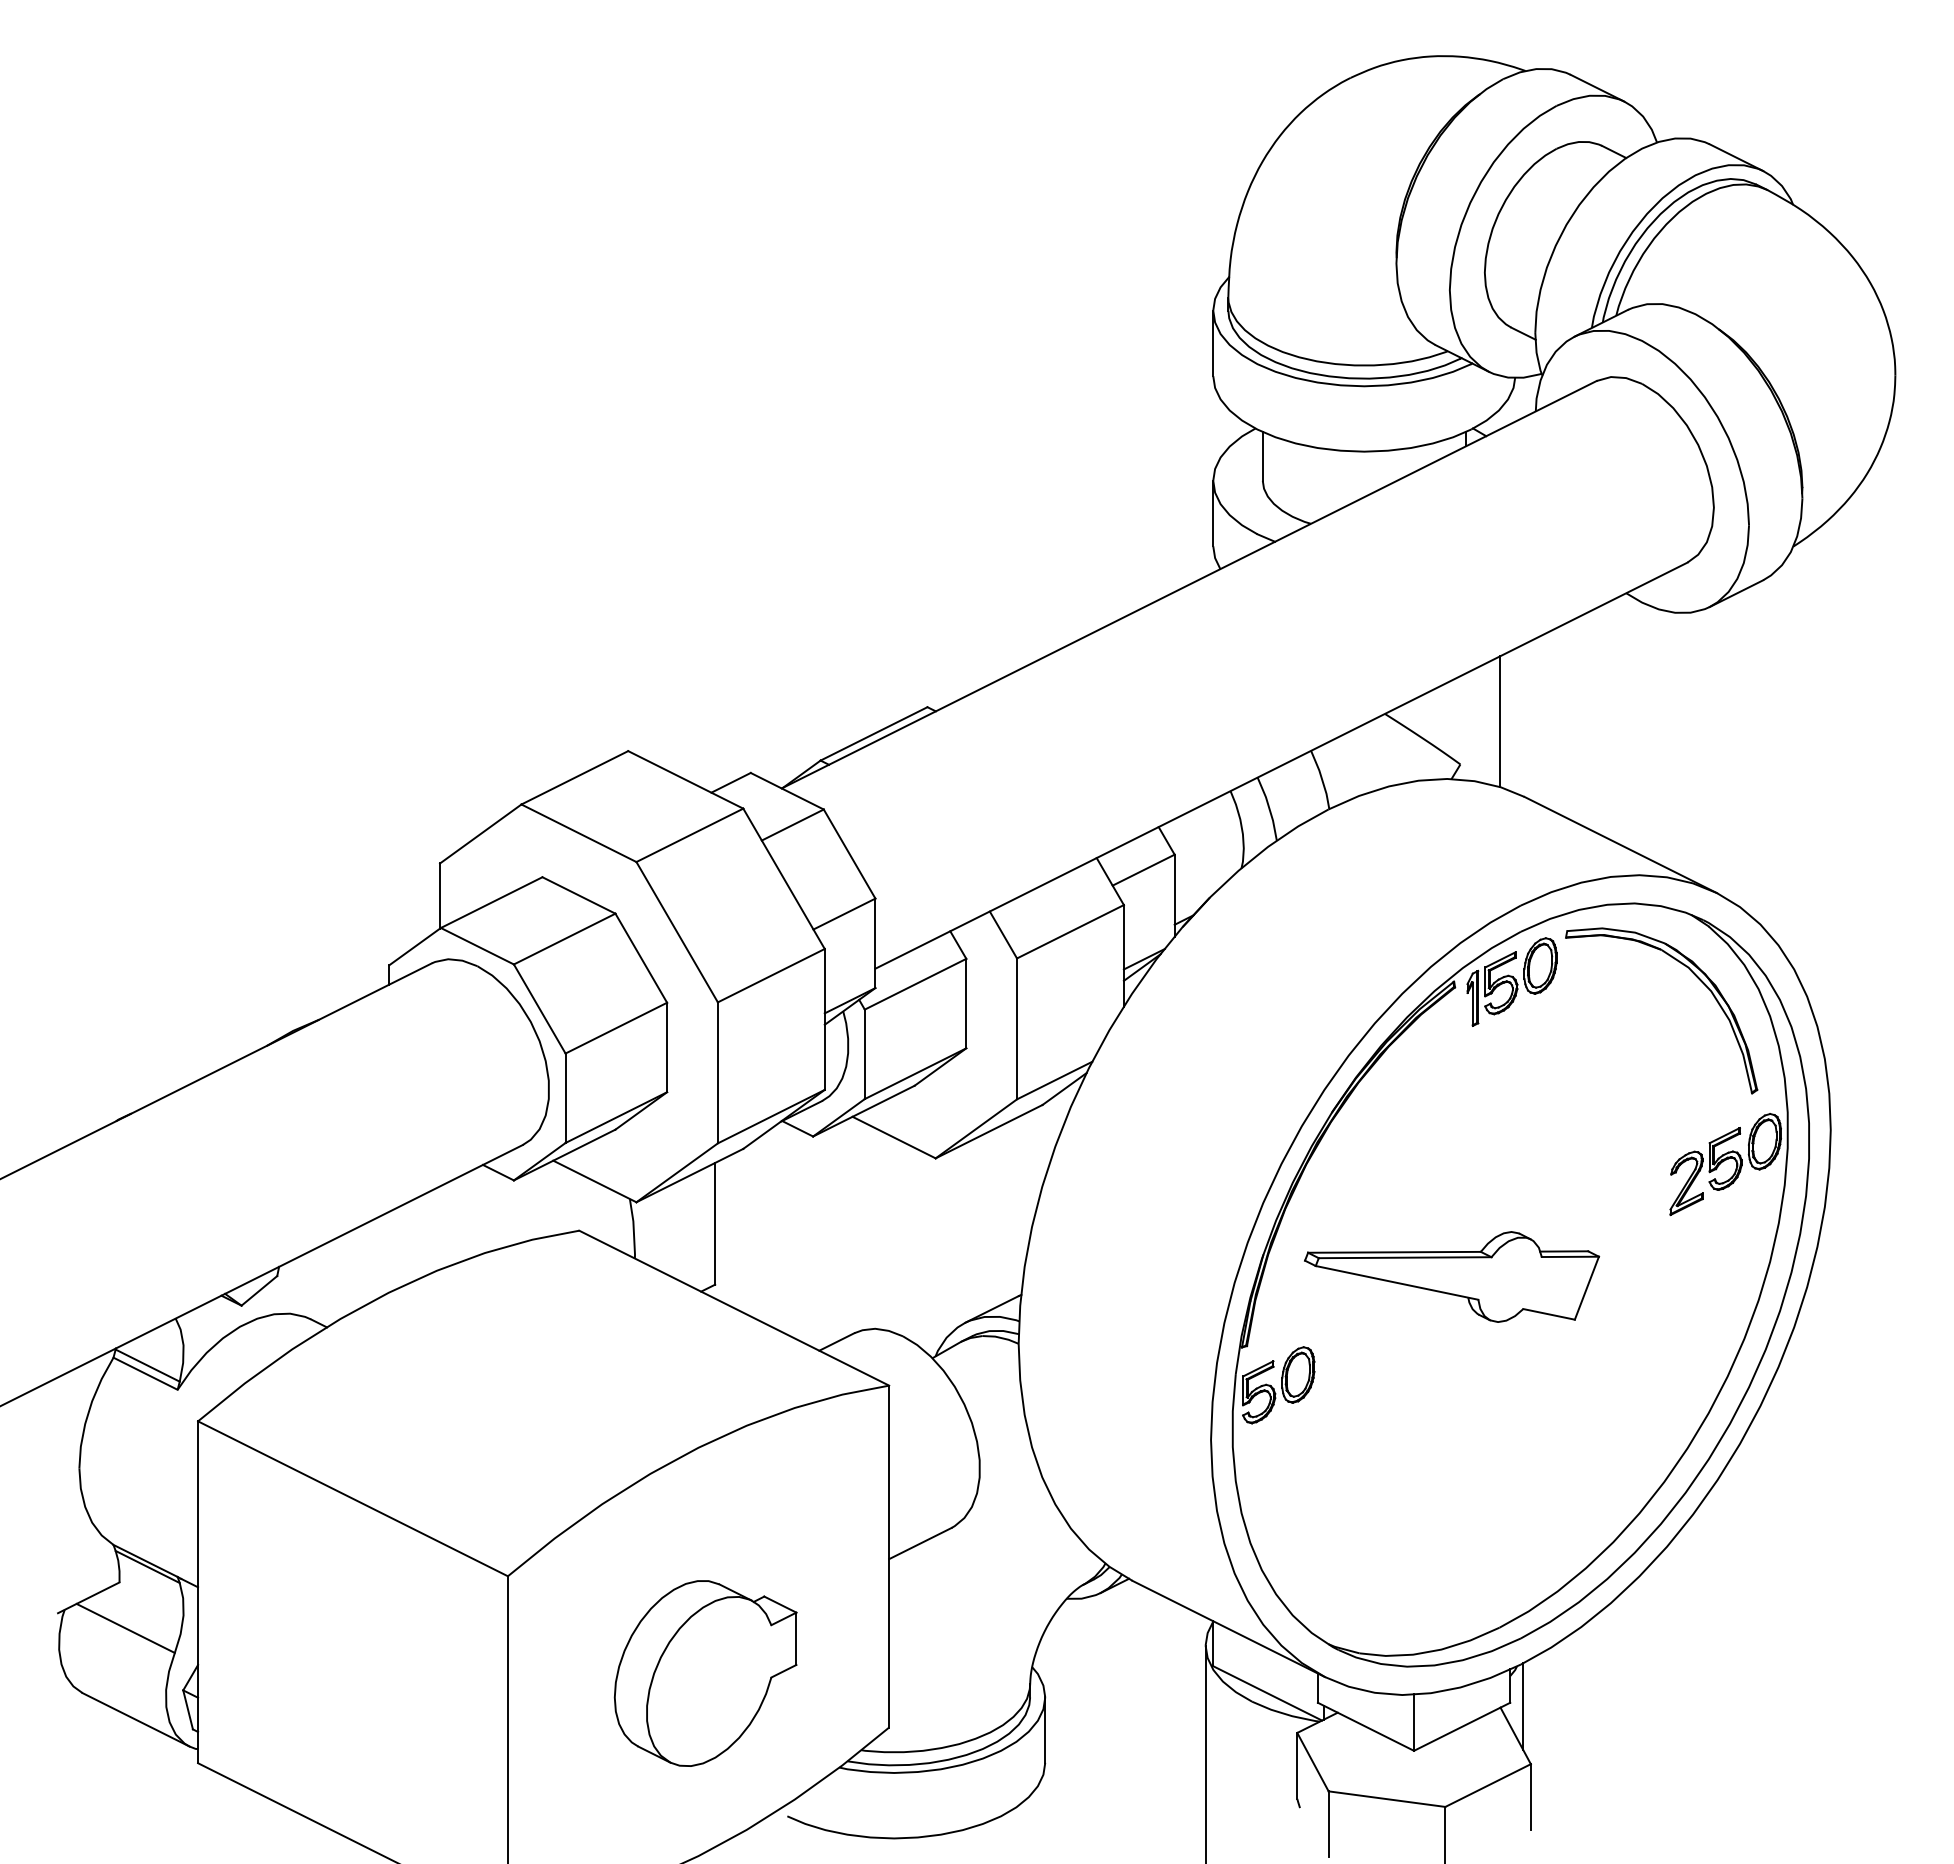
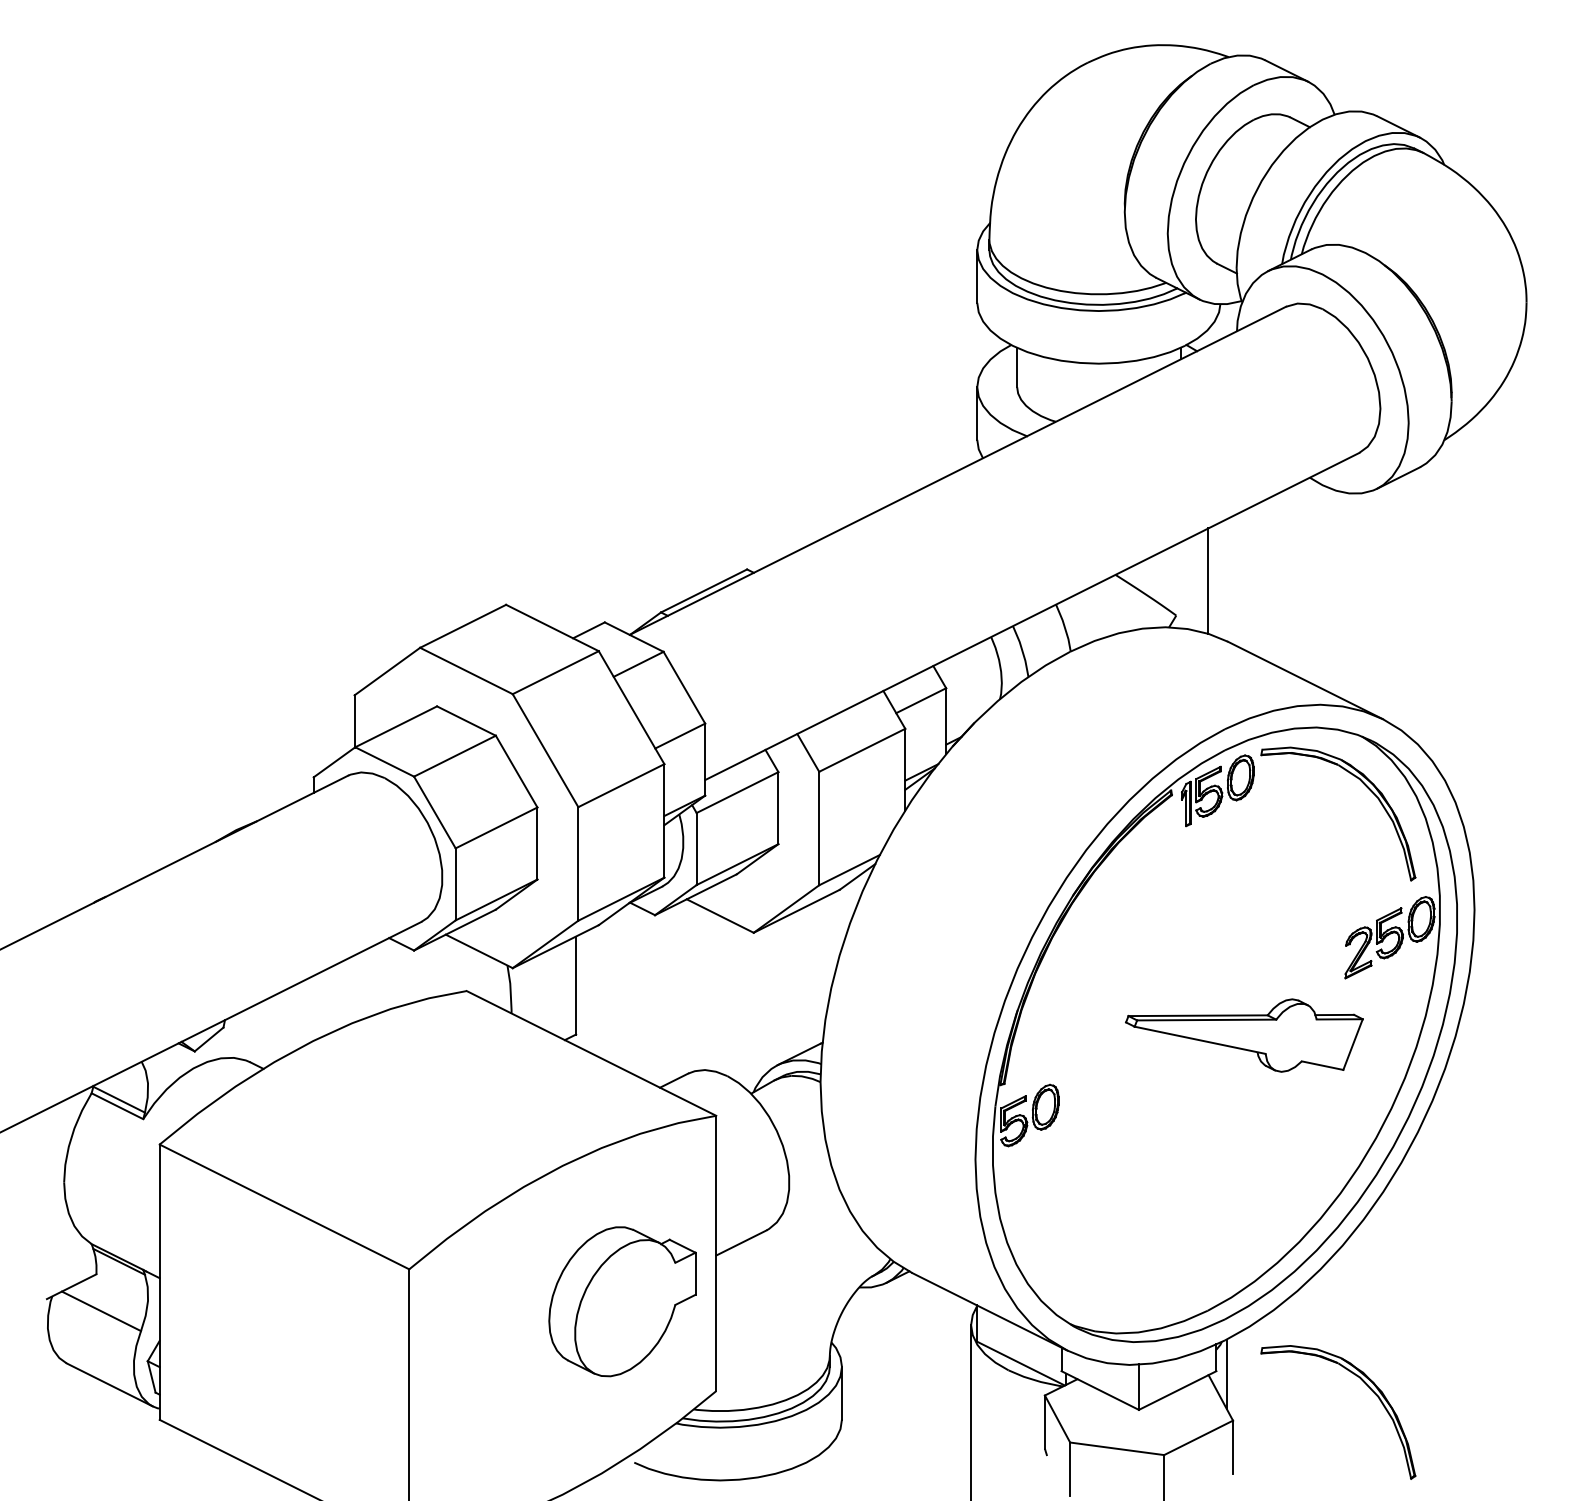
part: (1452, 1276) -> (1244, 1035), moved
part: (705, 1673) -> (622, 1301), moved
part: (1695, 1719) -> (1365, 1384), added

